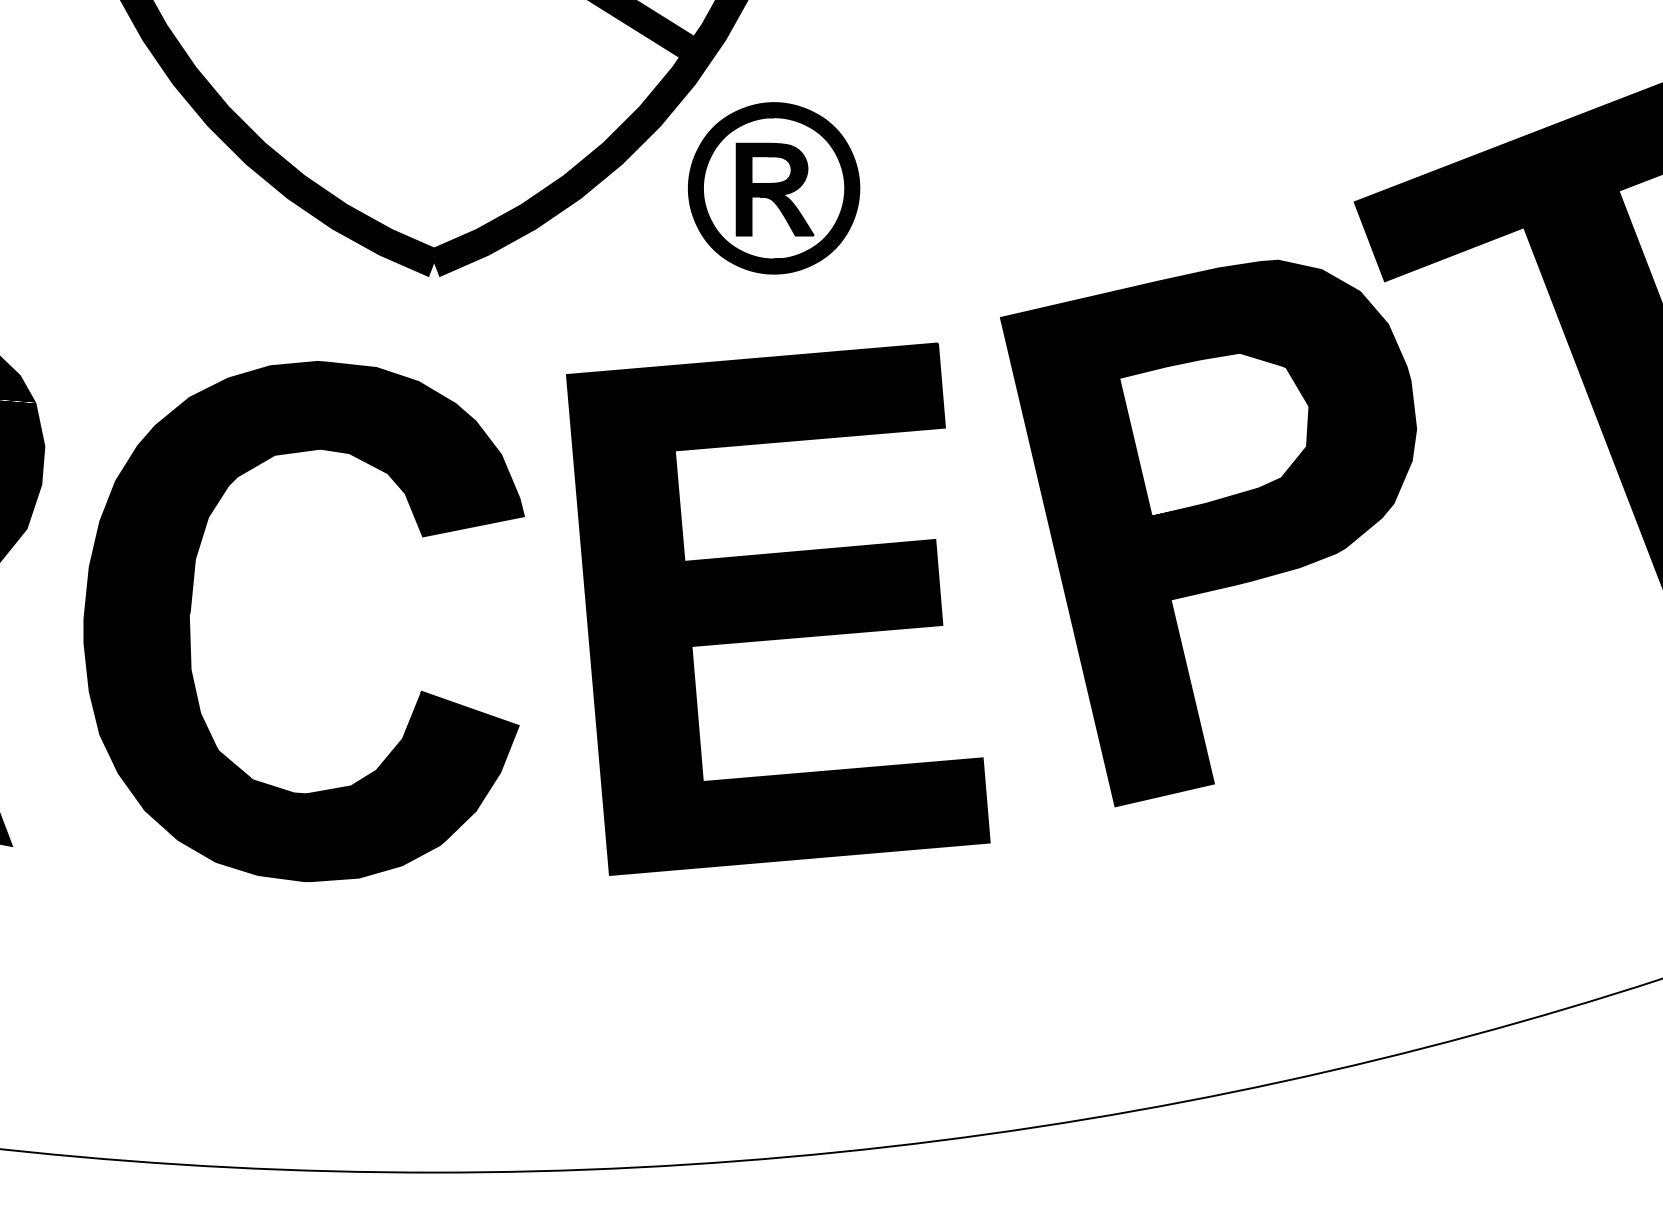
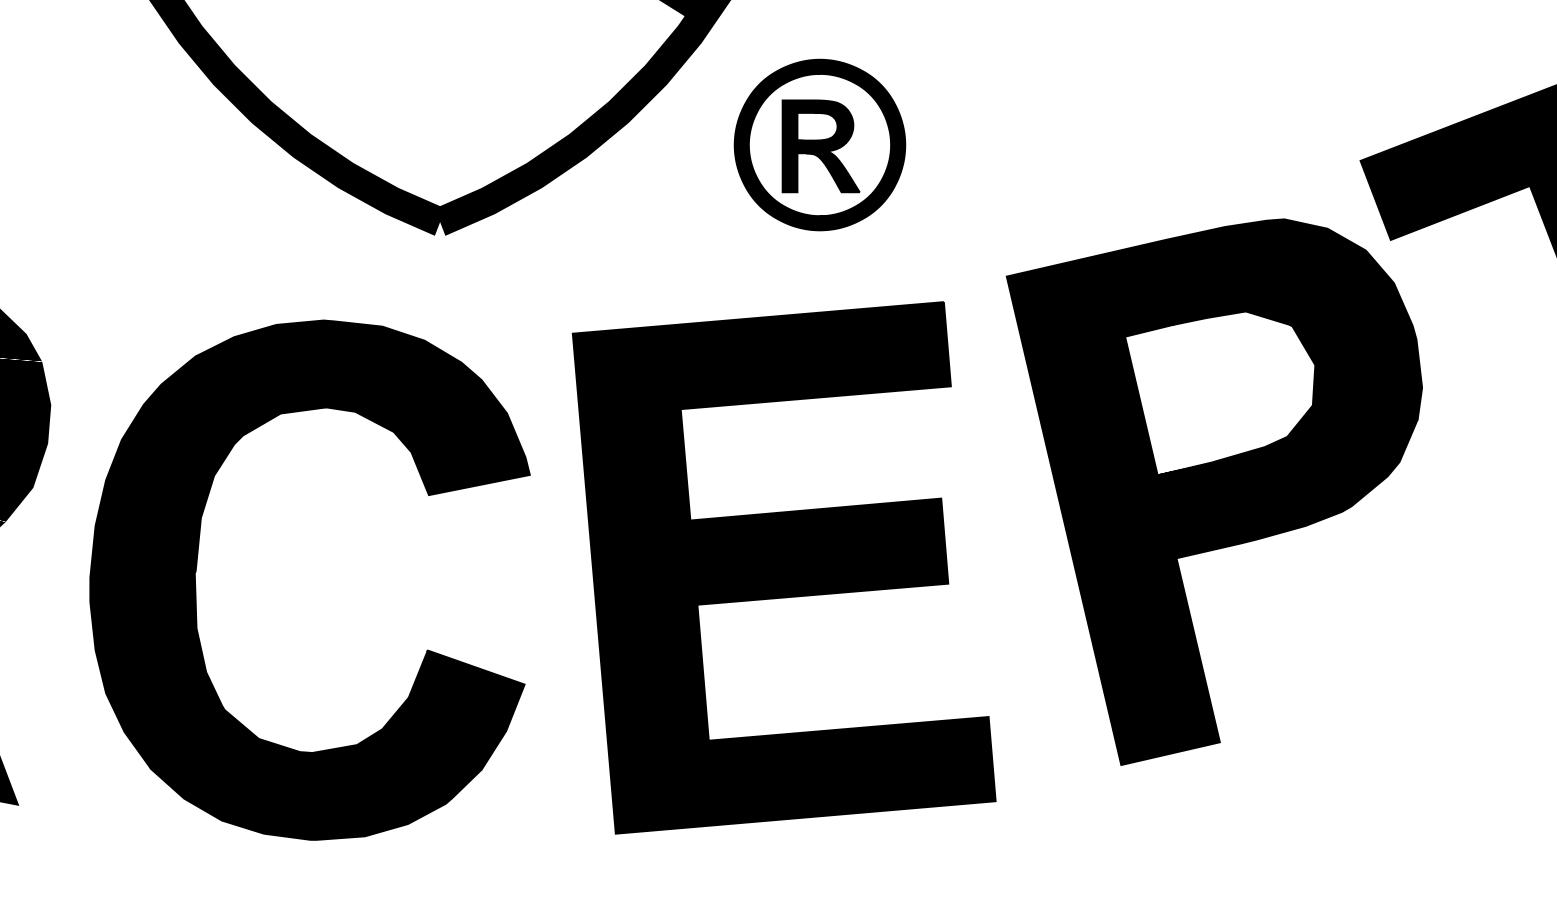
part: (774, 188) -> (820, 145), moved

